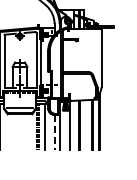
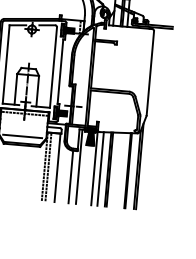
line: (74, 125) -> (101, 168), added
line: (54, 132) -> (70, 176), dashed -> solid

